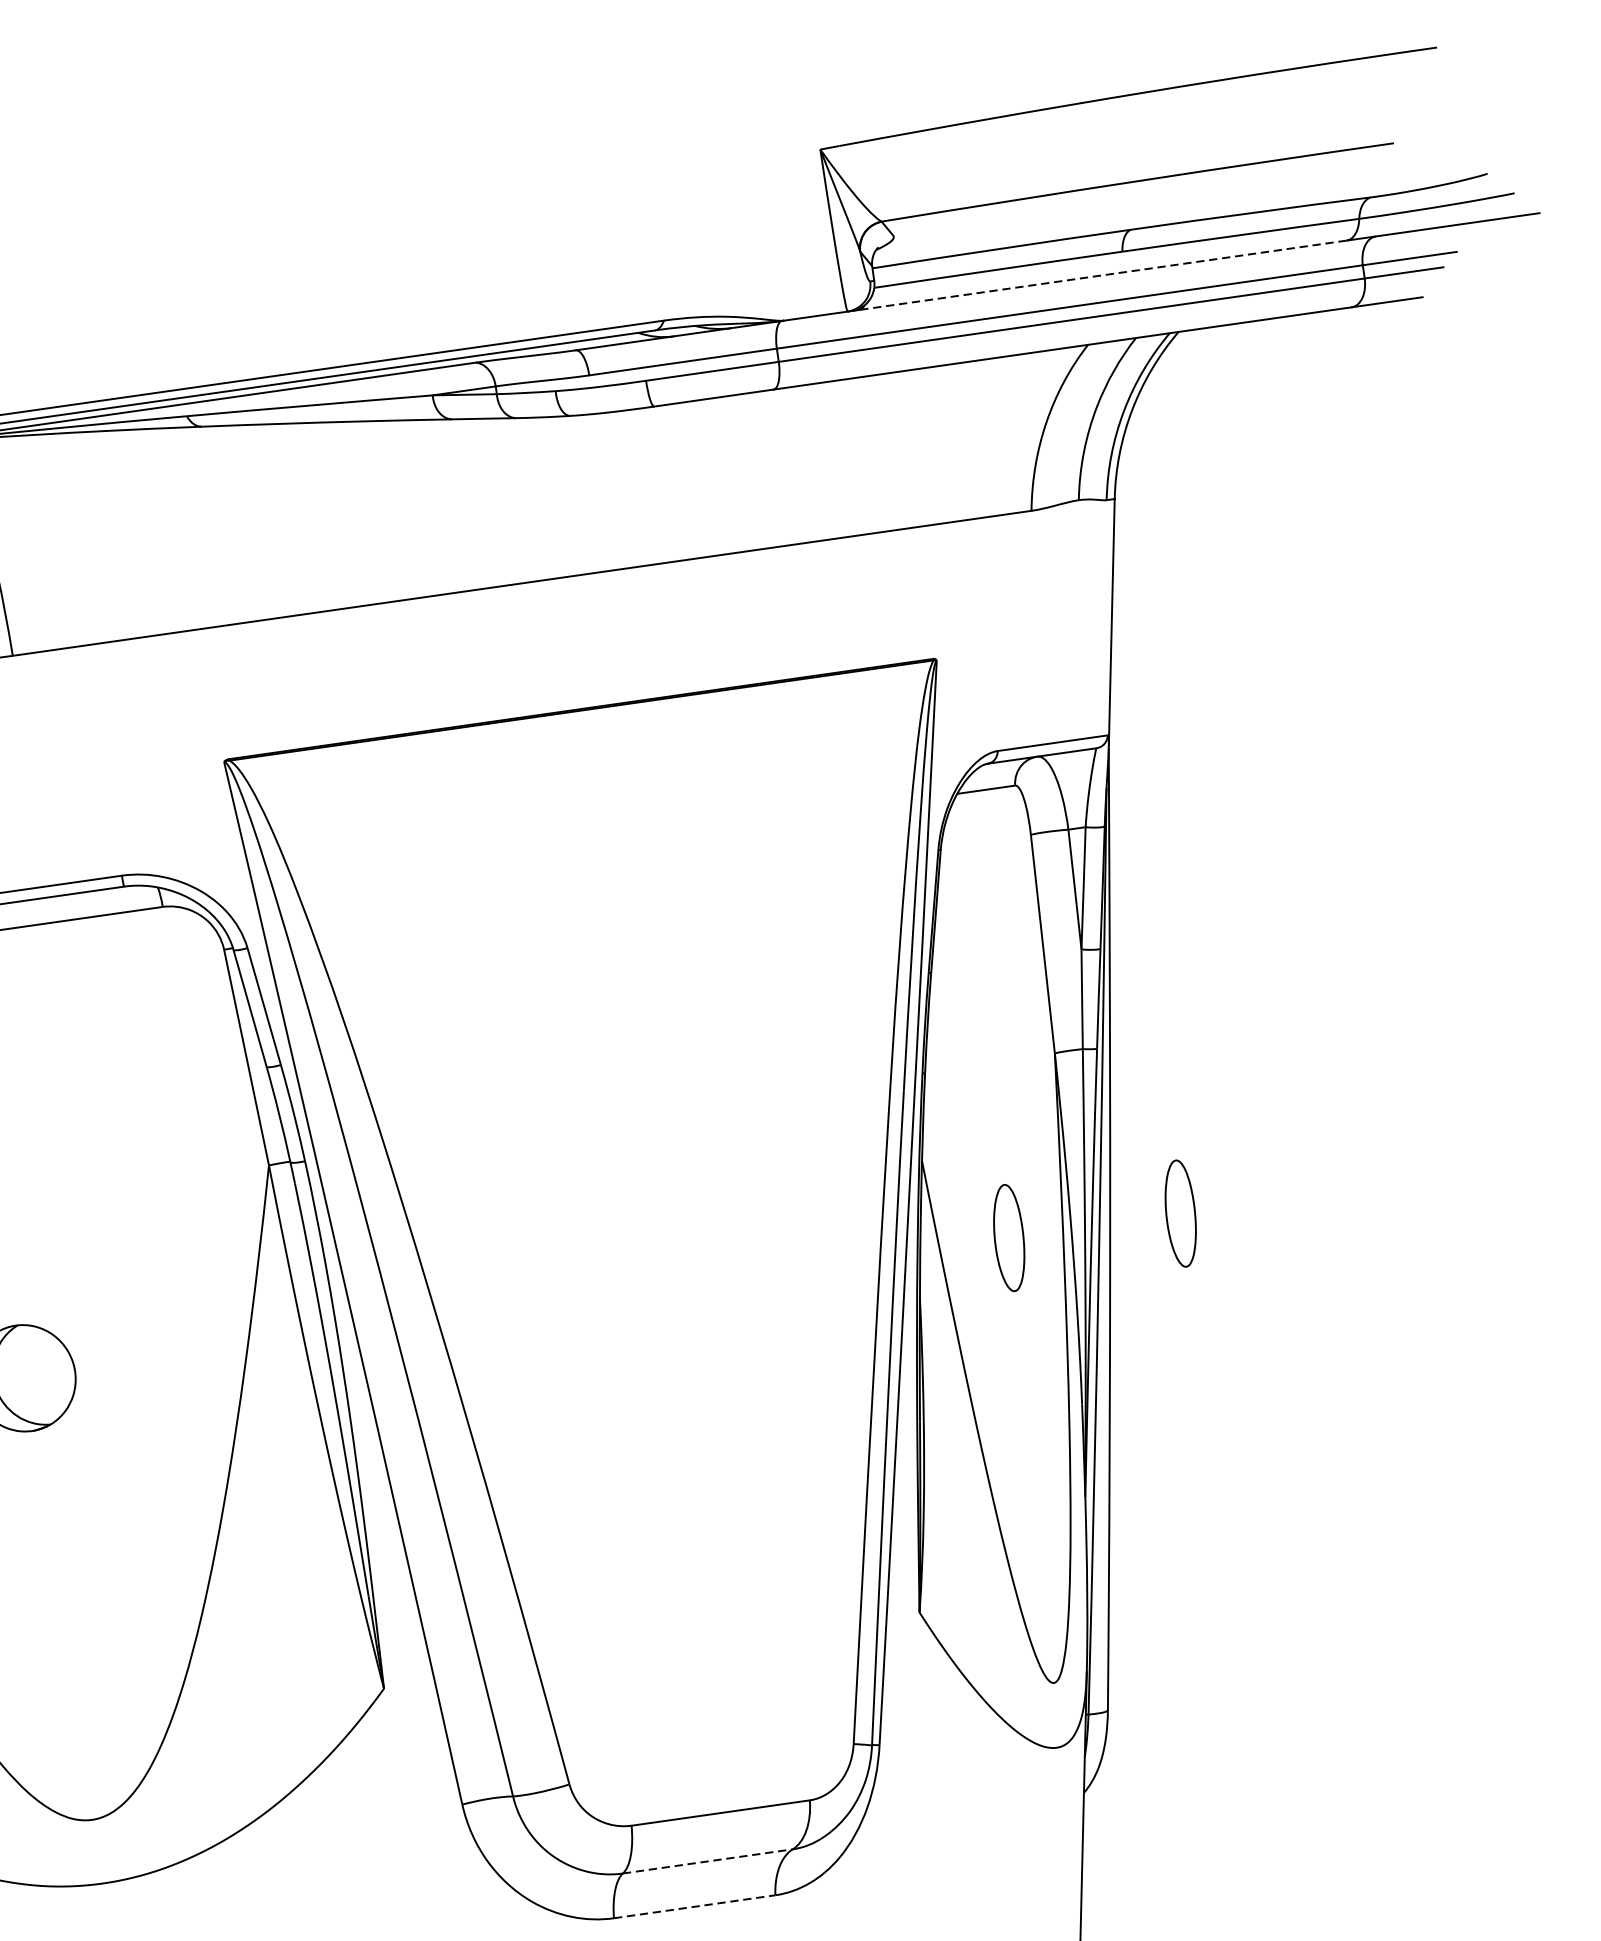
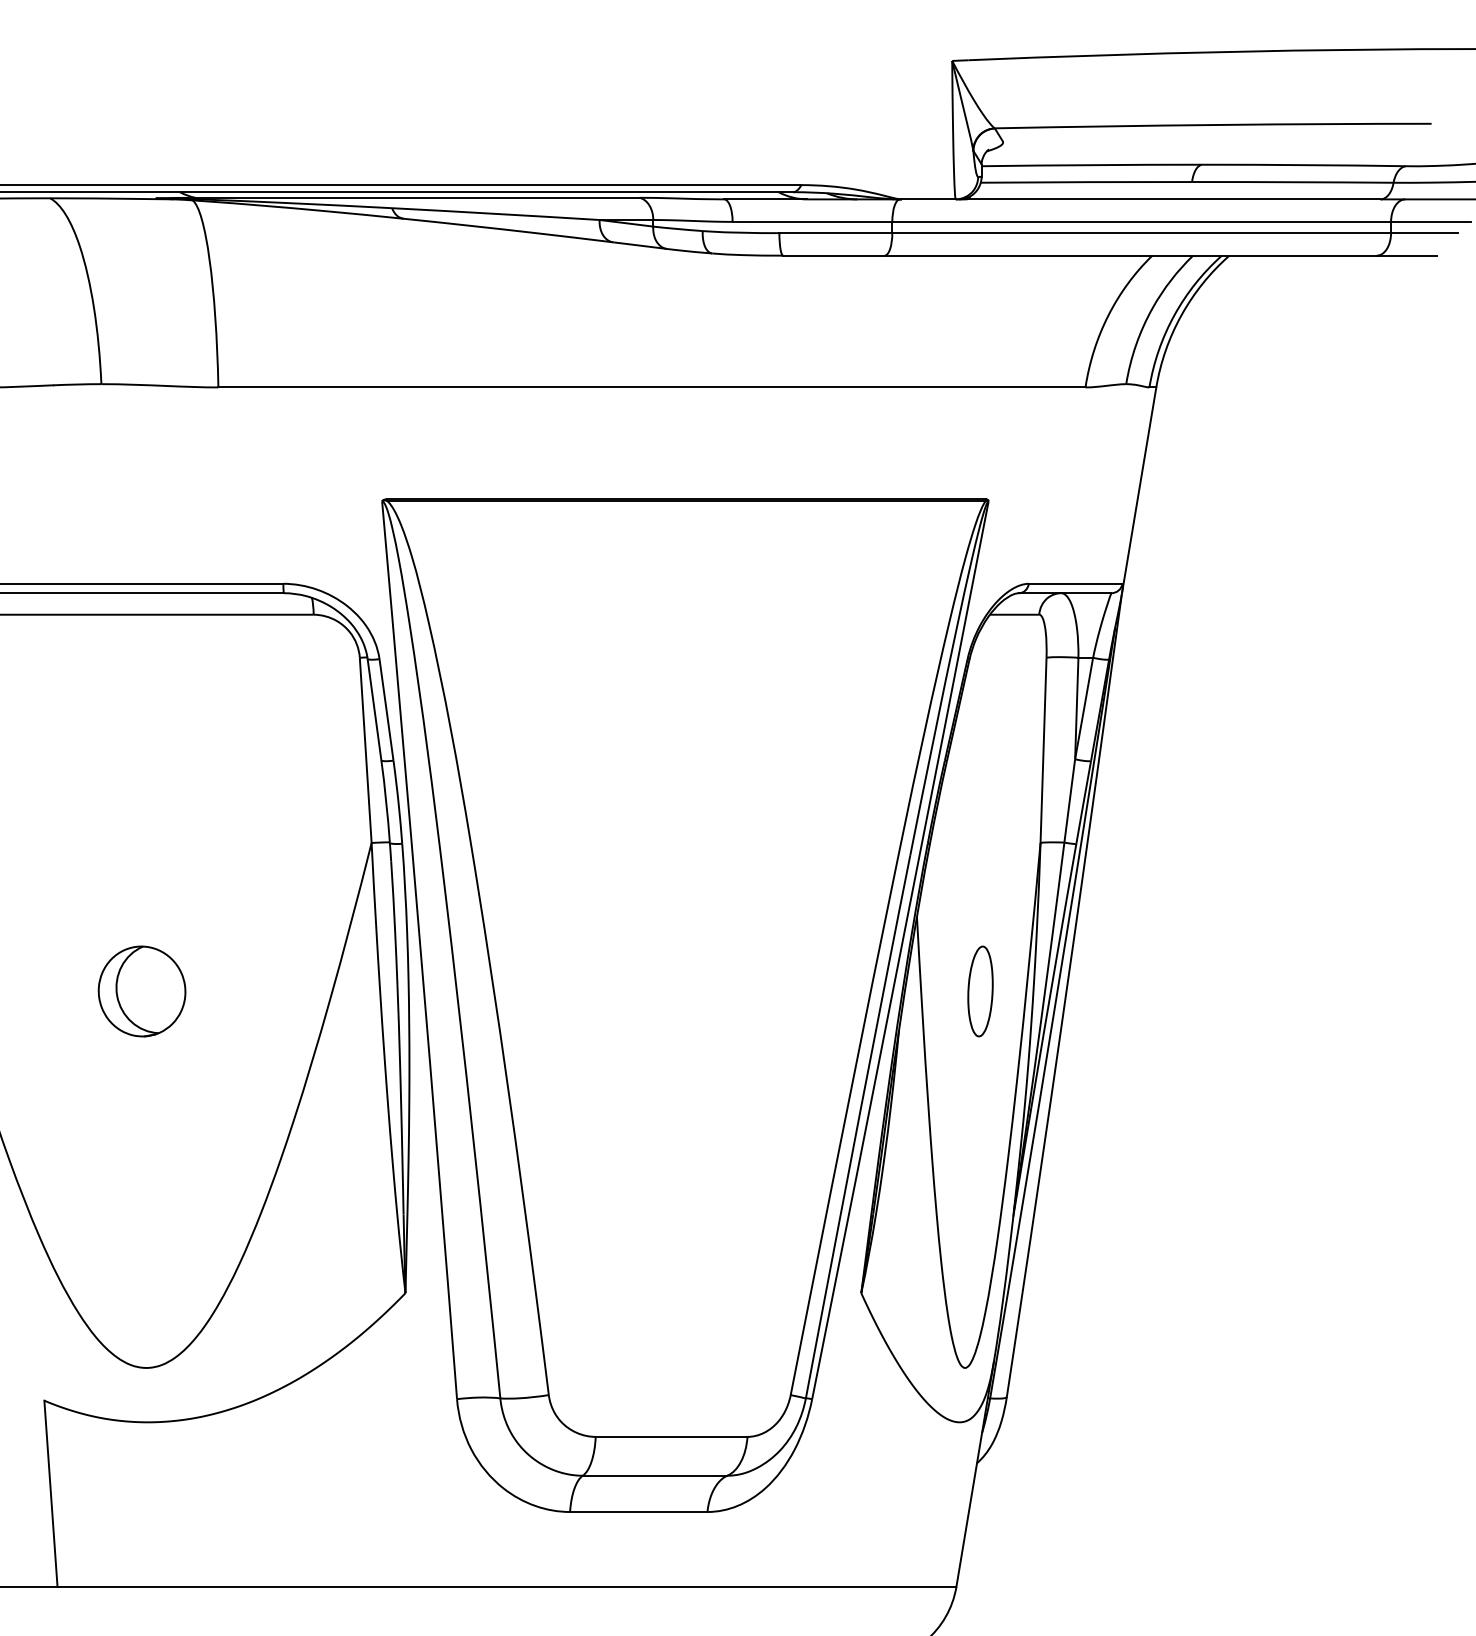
line: (1102, 275) -> (1172, 199), dashed -> solid
part: (1180, 1213) -> (1126, 991), removed
line: (708, 1861) -> (655, 1475), dashed -> solid
line: (694, 1907) -> (638, 1512), dashed -> solid

